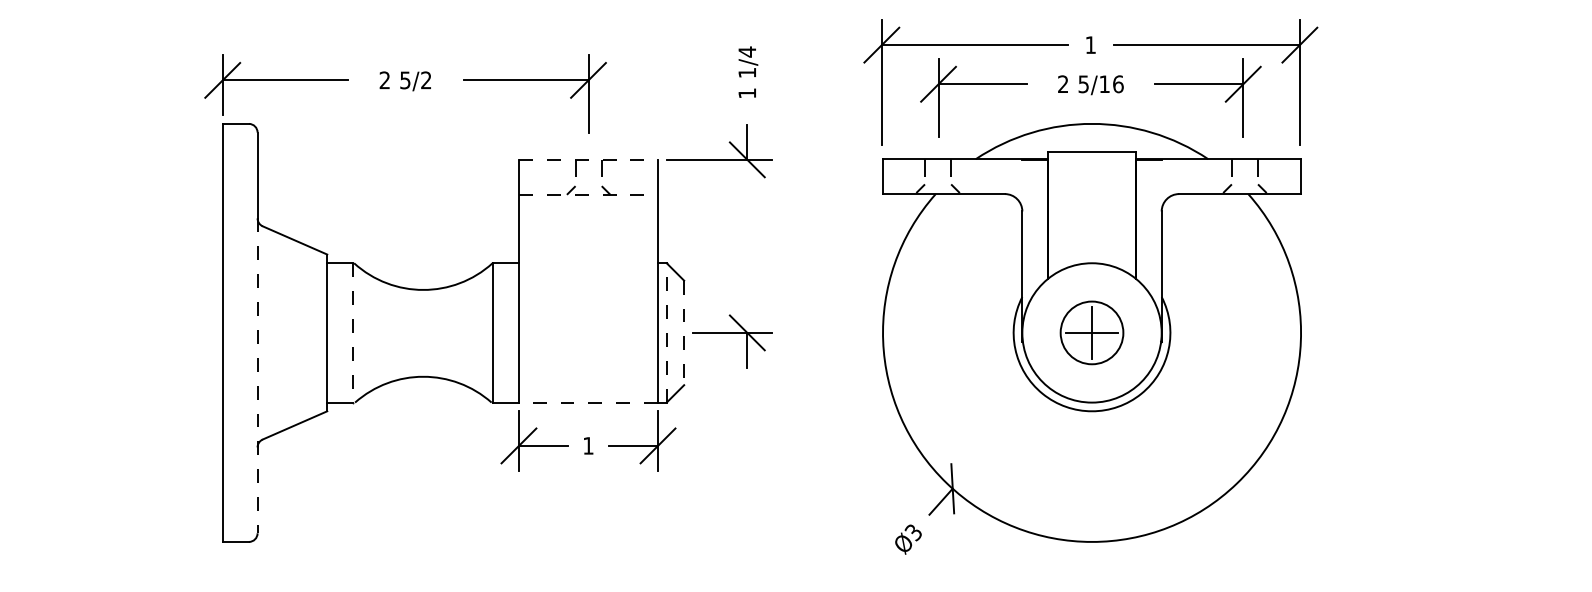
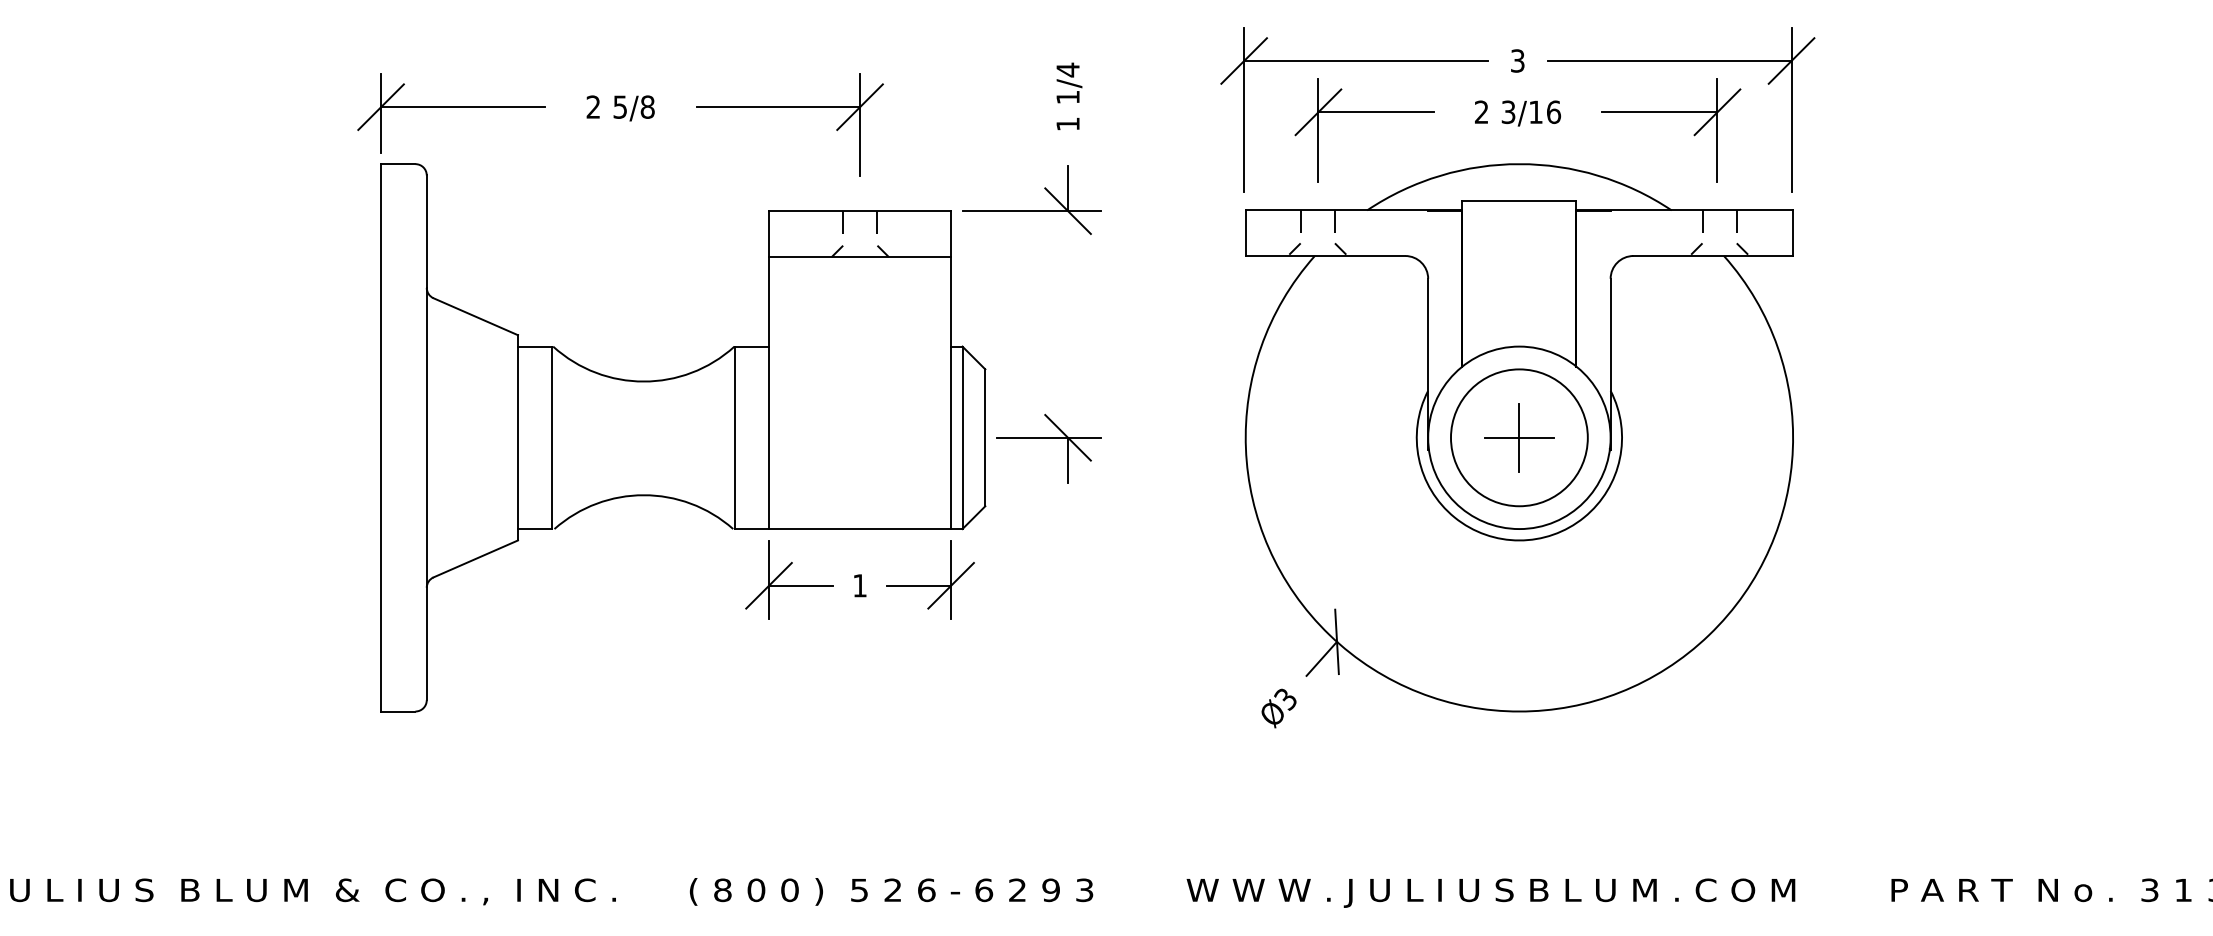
text: (1090, 44) -> (1517, 60), 1 -> 3
text: (426, 79) -> (647, 106), 5/2 -> 5/8
text: (1083, 83) -> (1508, 111), 5/16 -> 3/16
line: (588, 160) -> (860, 211), dashed -> solid
line: (588, 194) -> (860, 256), dashed -> solid
line: (666, 332) -> (962, 437), dashed -> solid
circle: (1091, 332) -> (1518, 437), size x1.67
line: (353, 333) -> (552, 438), dashed -> solid
line: (684, 333) -> (985, 438), dashed -> solid
line: (257, 376) -> (426, 494), dashed -> solid
line: (588, 402) -> (859, 529), dashed -> solid

